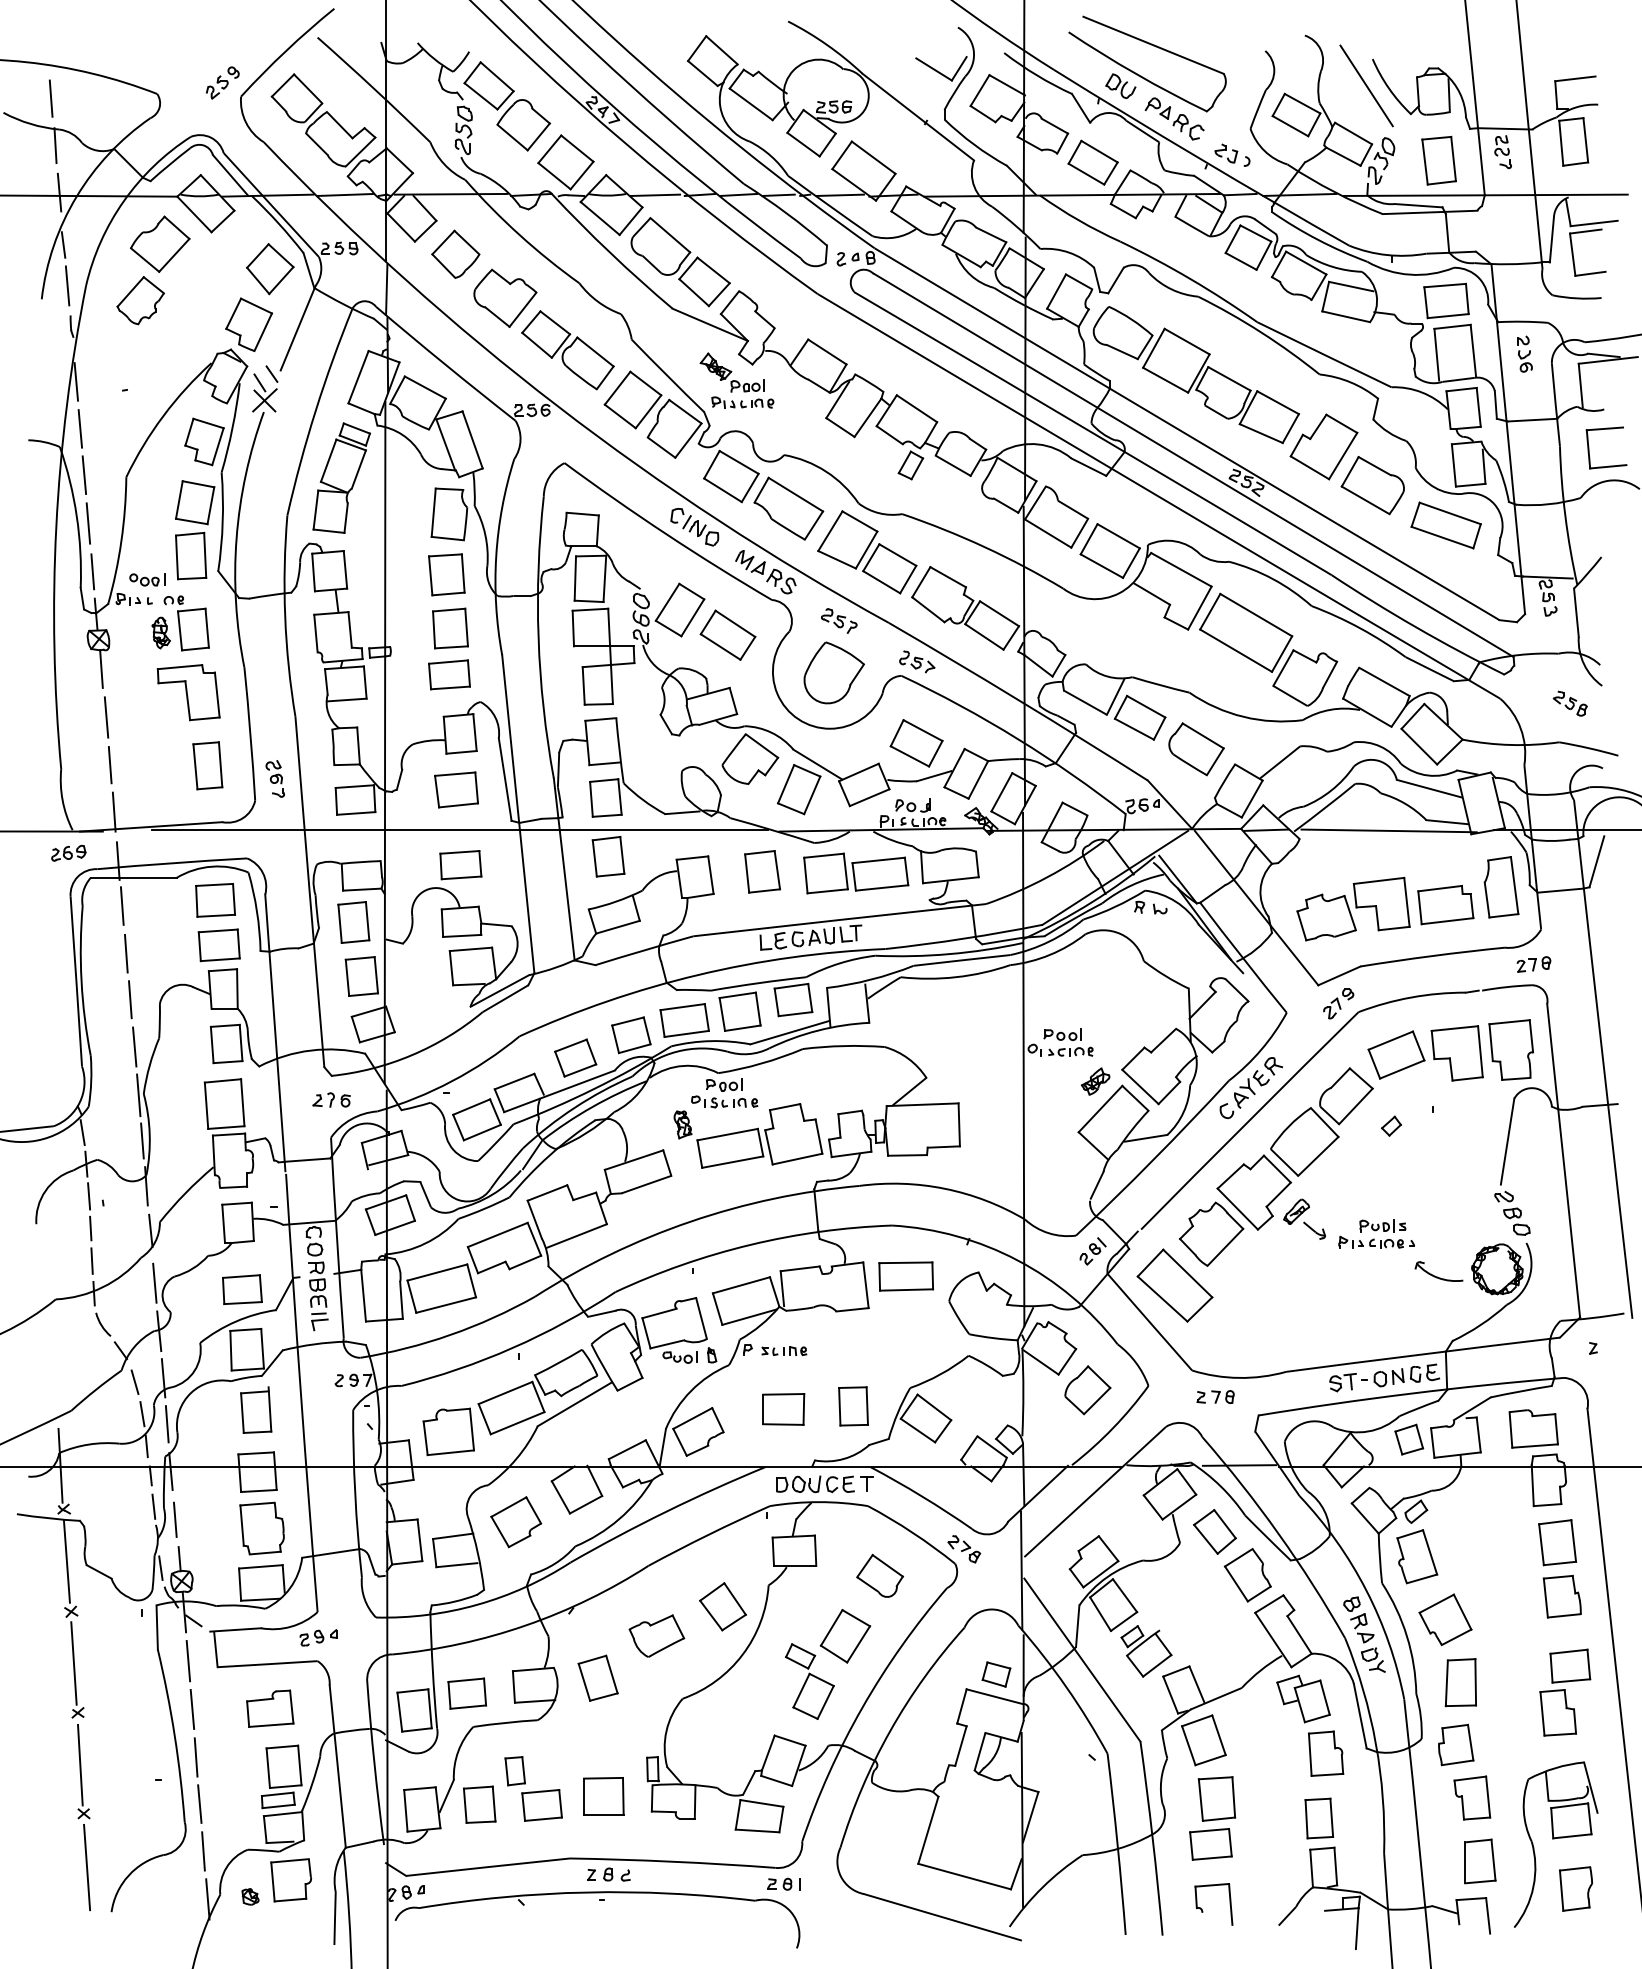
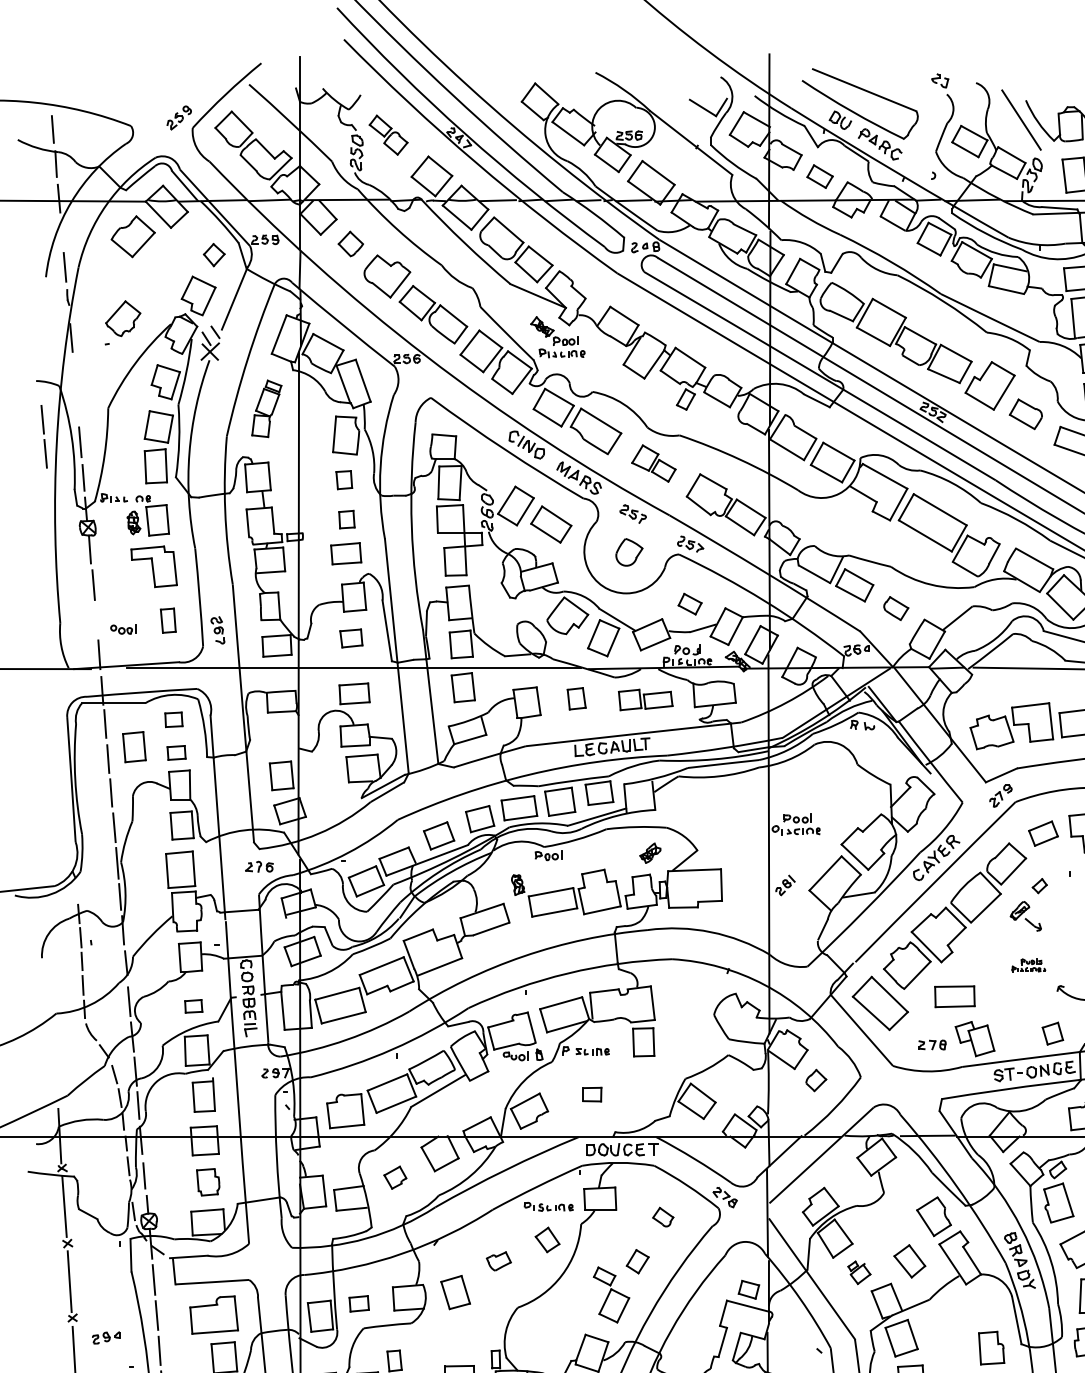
part: (506, 106) -> (388, 135), size x0.6
part: (1226, 153) -> (940, 80), moved
part: (1092, 162) -> (819, 176), size x0.7
line: (63, 244) -> (61, 236), removed
part: (455, 253) -> (350, 243), size x0.7
part: (270, 269) -> (214, 255), size x0.6
part: (140, 300) -> (123, 318), moved
line: (81, 448) -> (43, 434), moved
part: (341, 477) -> (266, 408), size x0.7
part: (1372, 485) -> (1025, 414), size x0.7
part: (867, 552) -> (653, 463), size x0.6
part: (446, 574) -> (344, 479), size x0.6
part: (147, 579) -> (123, 629), moved
part: (450, 628) -> (346, 519), size x0.6
part: (833, 672) -> (628, 552), size x0.6
part: (916, 743) -> (690, 604), size x0.6
part: (1196, 749) -> (896, 608), size x0.6
line: (109, 765) -> (95, 620), removed
part: (207, 765) -> (168, 620), size x0.7
part: (456, 789) -> (351, 638), size x0.7
part: (68, 852) -> (65, 684), removed
part: (762, 871) -> (576, 698), size x0.7
part: (856, 873) -> (645, 700), size x0.7
part: (215, 900) -> (173, 719), size x0.6
part: (353, 922) -> (134, 747), moved
part: (218, 945) -> (176, 753), size x0.6
part: (1396, 1054) -> (1043, 833), size x0.7
part: (1095, 1081) -> (650, 853), moved
part: (724, 1101) -> (548, 1206), moved
line: (82, 1132) -> (75, 890), removed
part: (1304, 1218) -> (1025, 915), moved
part: (1376, 1233) -> (1028, 965), size x0.6
part: (1092, 1251) -> (785, 885), moved
part: (905, 1276) -> (954, 996), moved
part: (242, 1289) -> (193, 1006), size x0.6
part: (1087, 1390) -> (815, 1080), size x0.6
part: (1215, 1396) -> (932, 1044), moved
part: (853, 1406) -> (643, 1042), moved
part: (783, 1409) -> (592, 1094), size x0.6
part: (1409, 1439) -> (1053, 1033), moved
part: (516, 1522) -> (395, 1177), size x0.6
part: (261, 1528) -> (207, 1182), size x0.7
part: (1214, 1531) -> (909, 1261), moved
part: (879, 1575) -> (662, 1216), size x0.6
part: (722, 1606) -> (547, 1239), size x0.7
part: (656, 1635) -> (498, 1261), size x0.6
part: (845, 1636) -> (637, 1261), size x0.6
part: (318, 1637) -> (106, 1337), moved
part: (1146, 1651) -> (859, 1272), size x0.6
part: (466, 1693) -> (358, 1303), size x0.7
part: (1303, 1698) -> (975, 1038), moved
part: (270, 1708) -> (214, 1314), size x1.4

